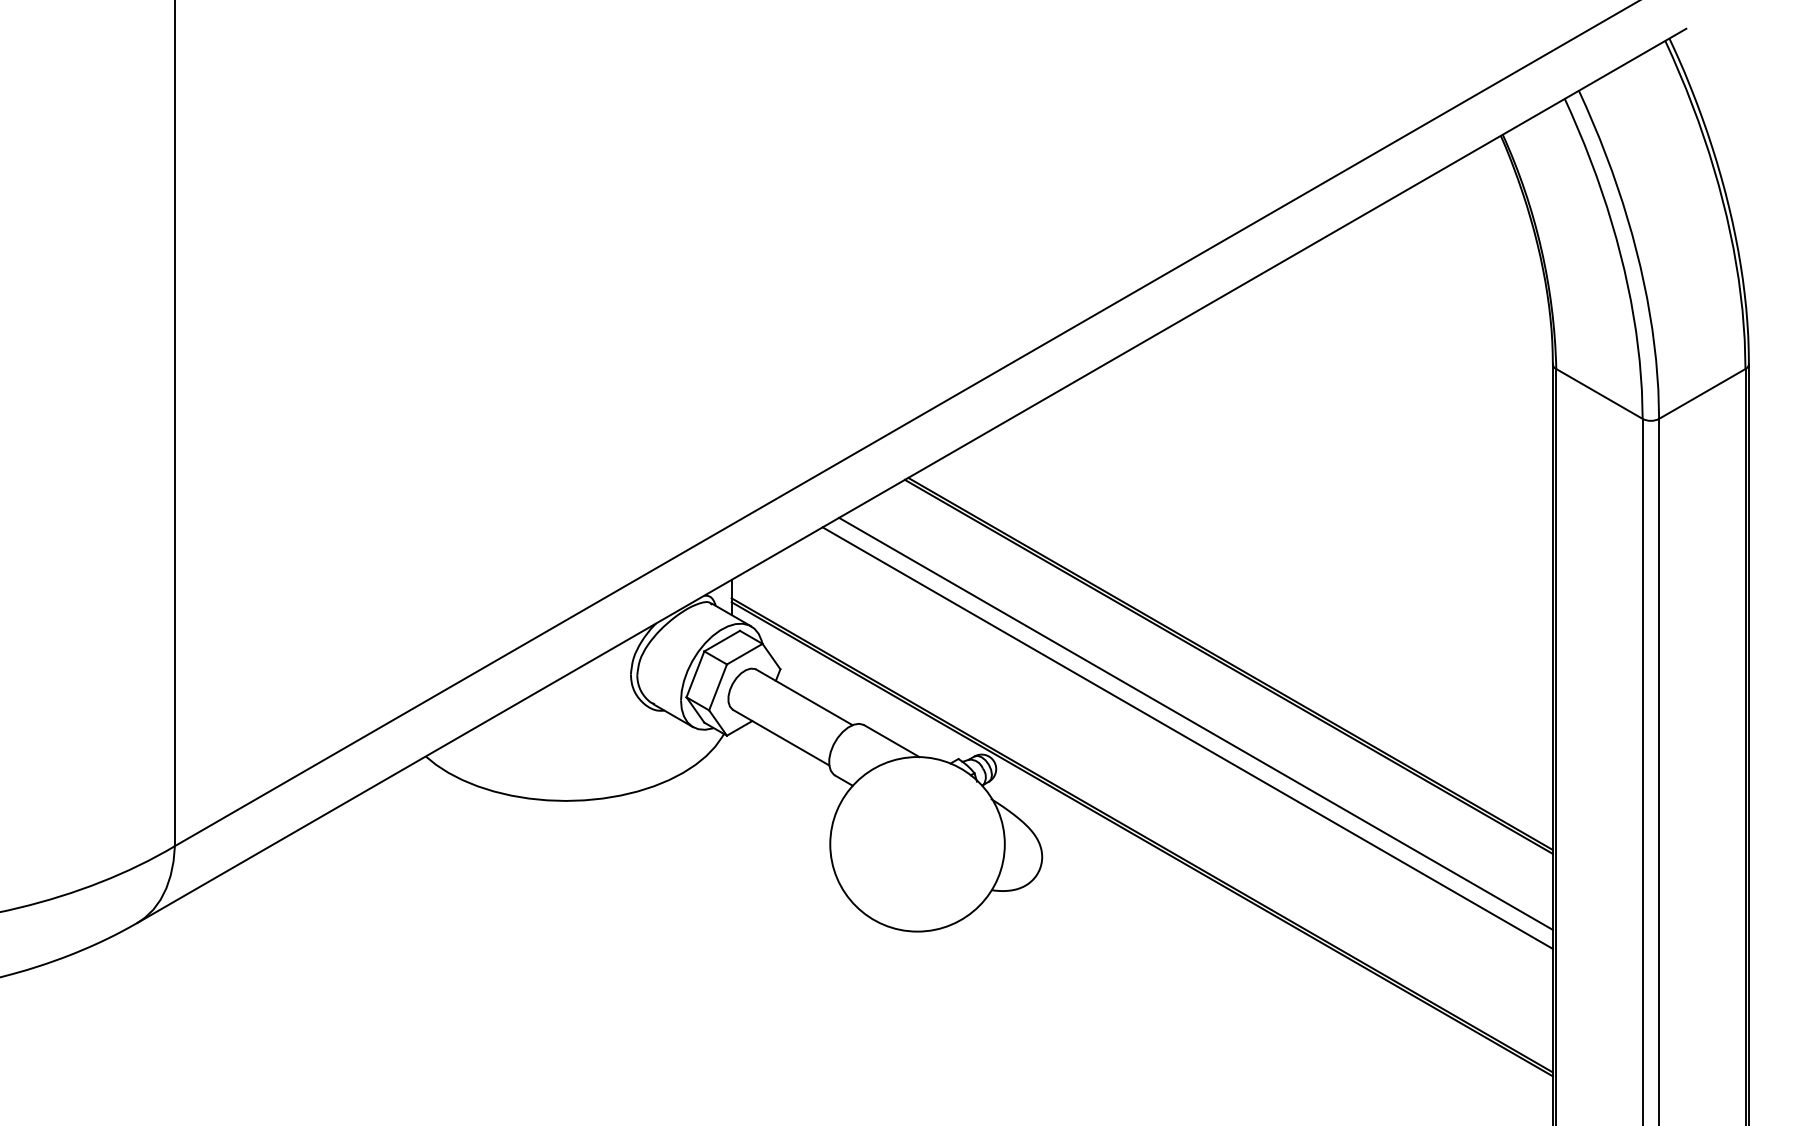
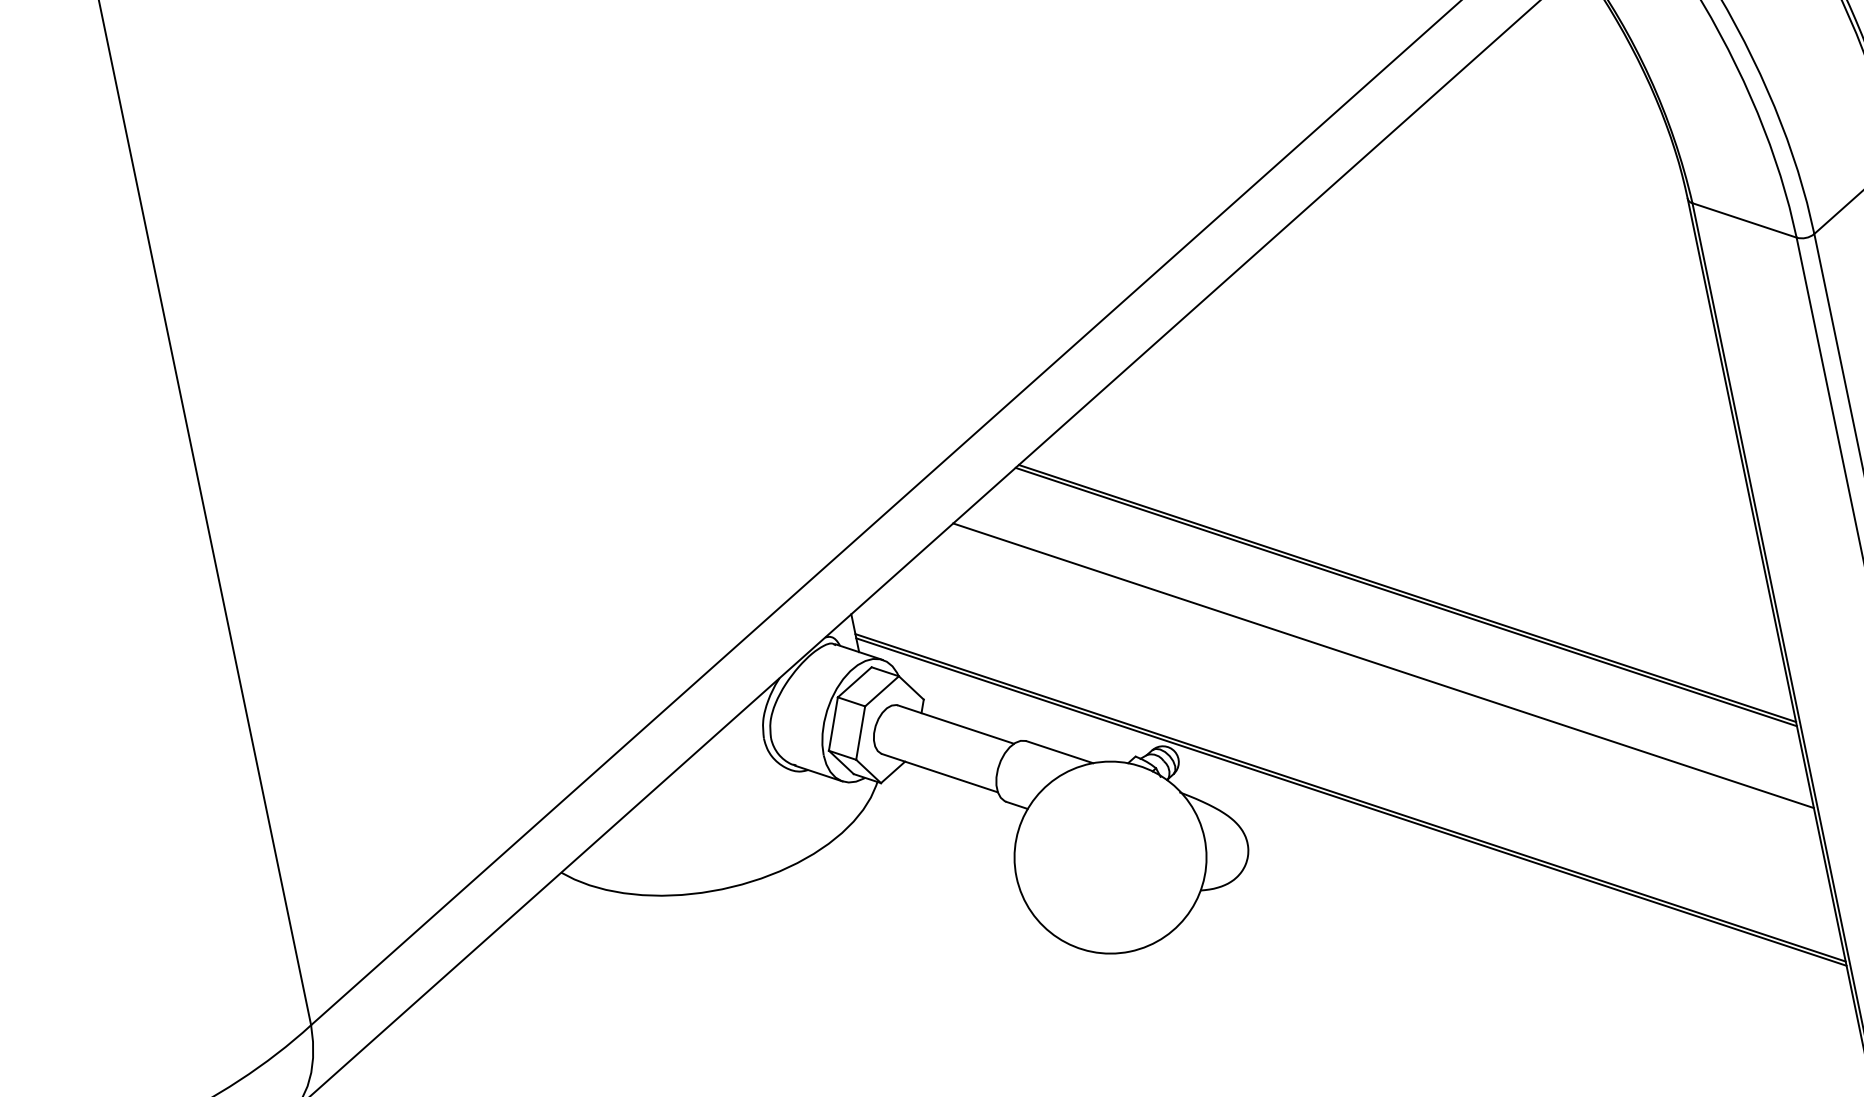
line: (1187, 737) -> (1377, 682), removed

